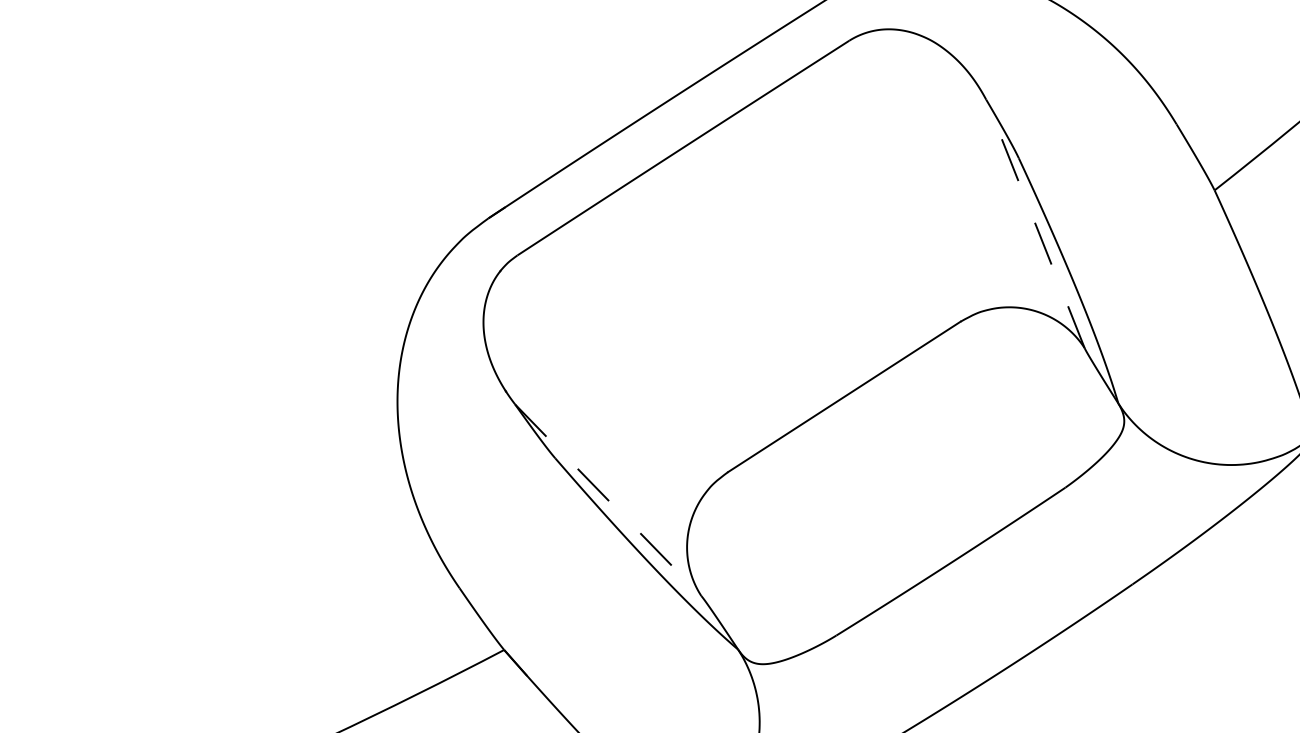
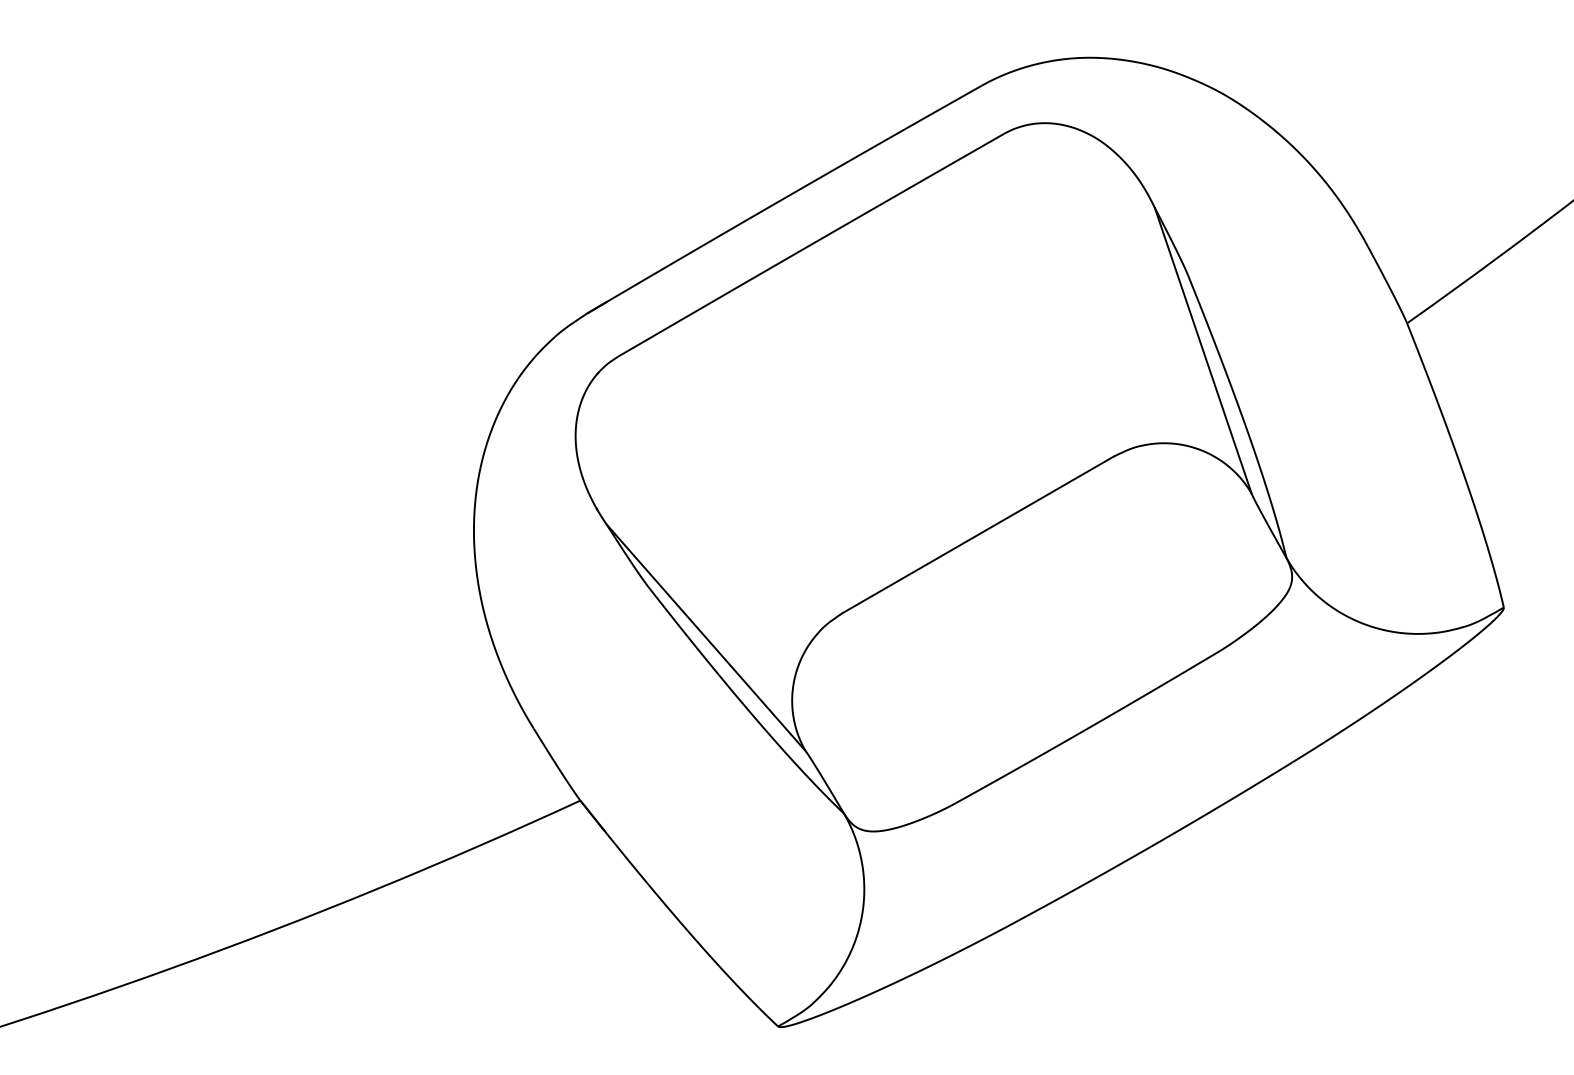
line: (1035, 223) -> (1203, 350), dashed -> solid
line: (608, 499) -> (706, 637), dashed -> solid

